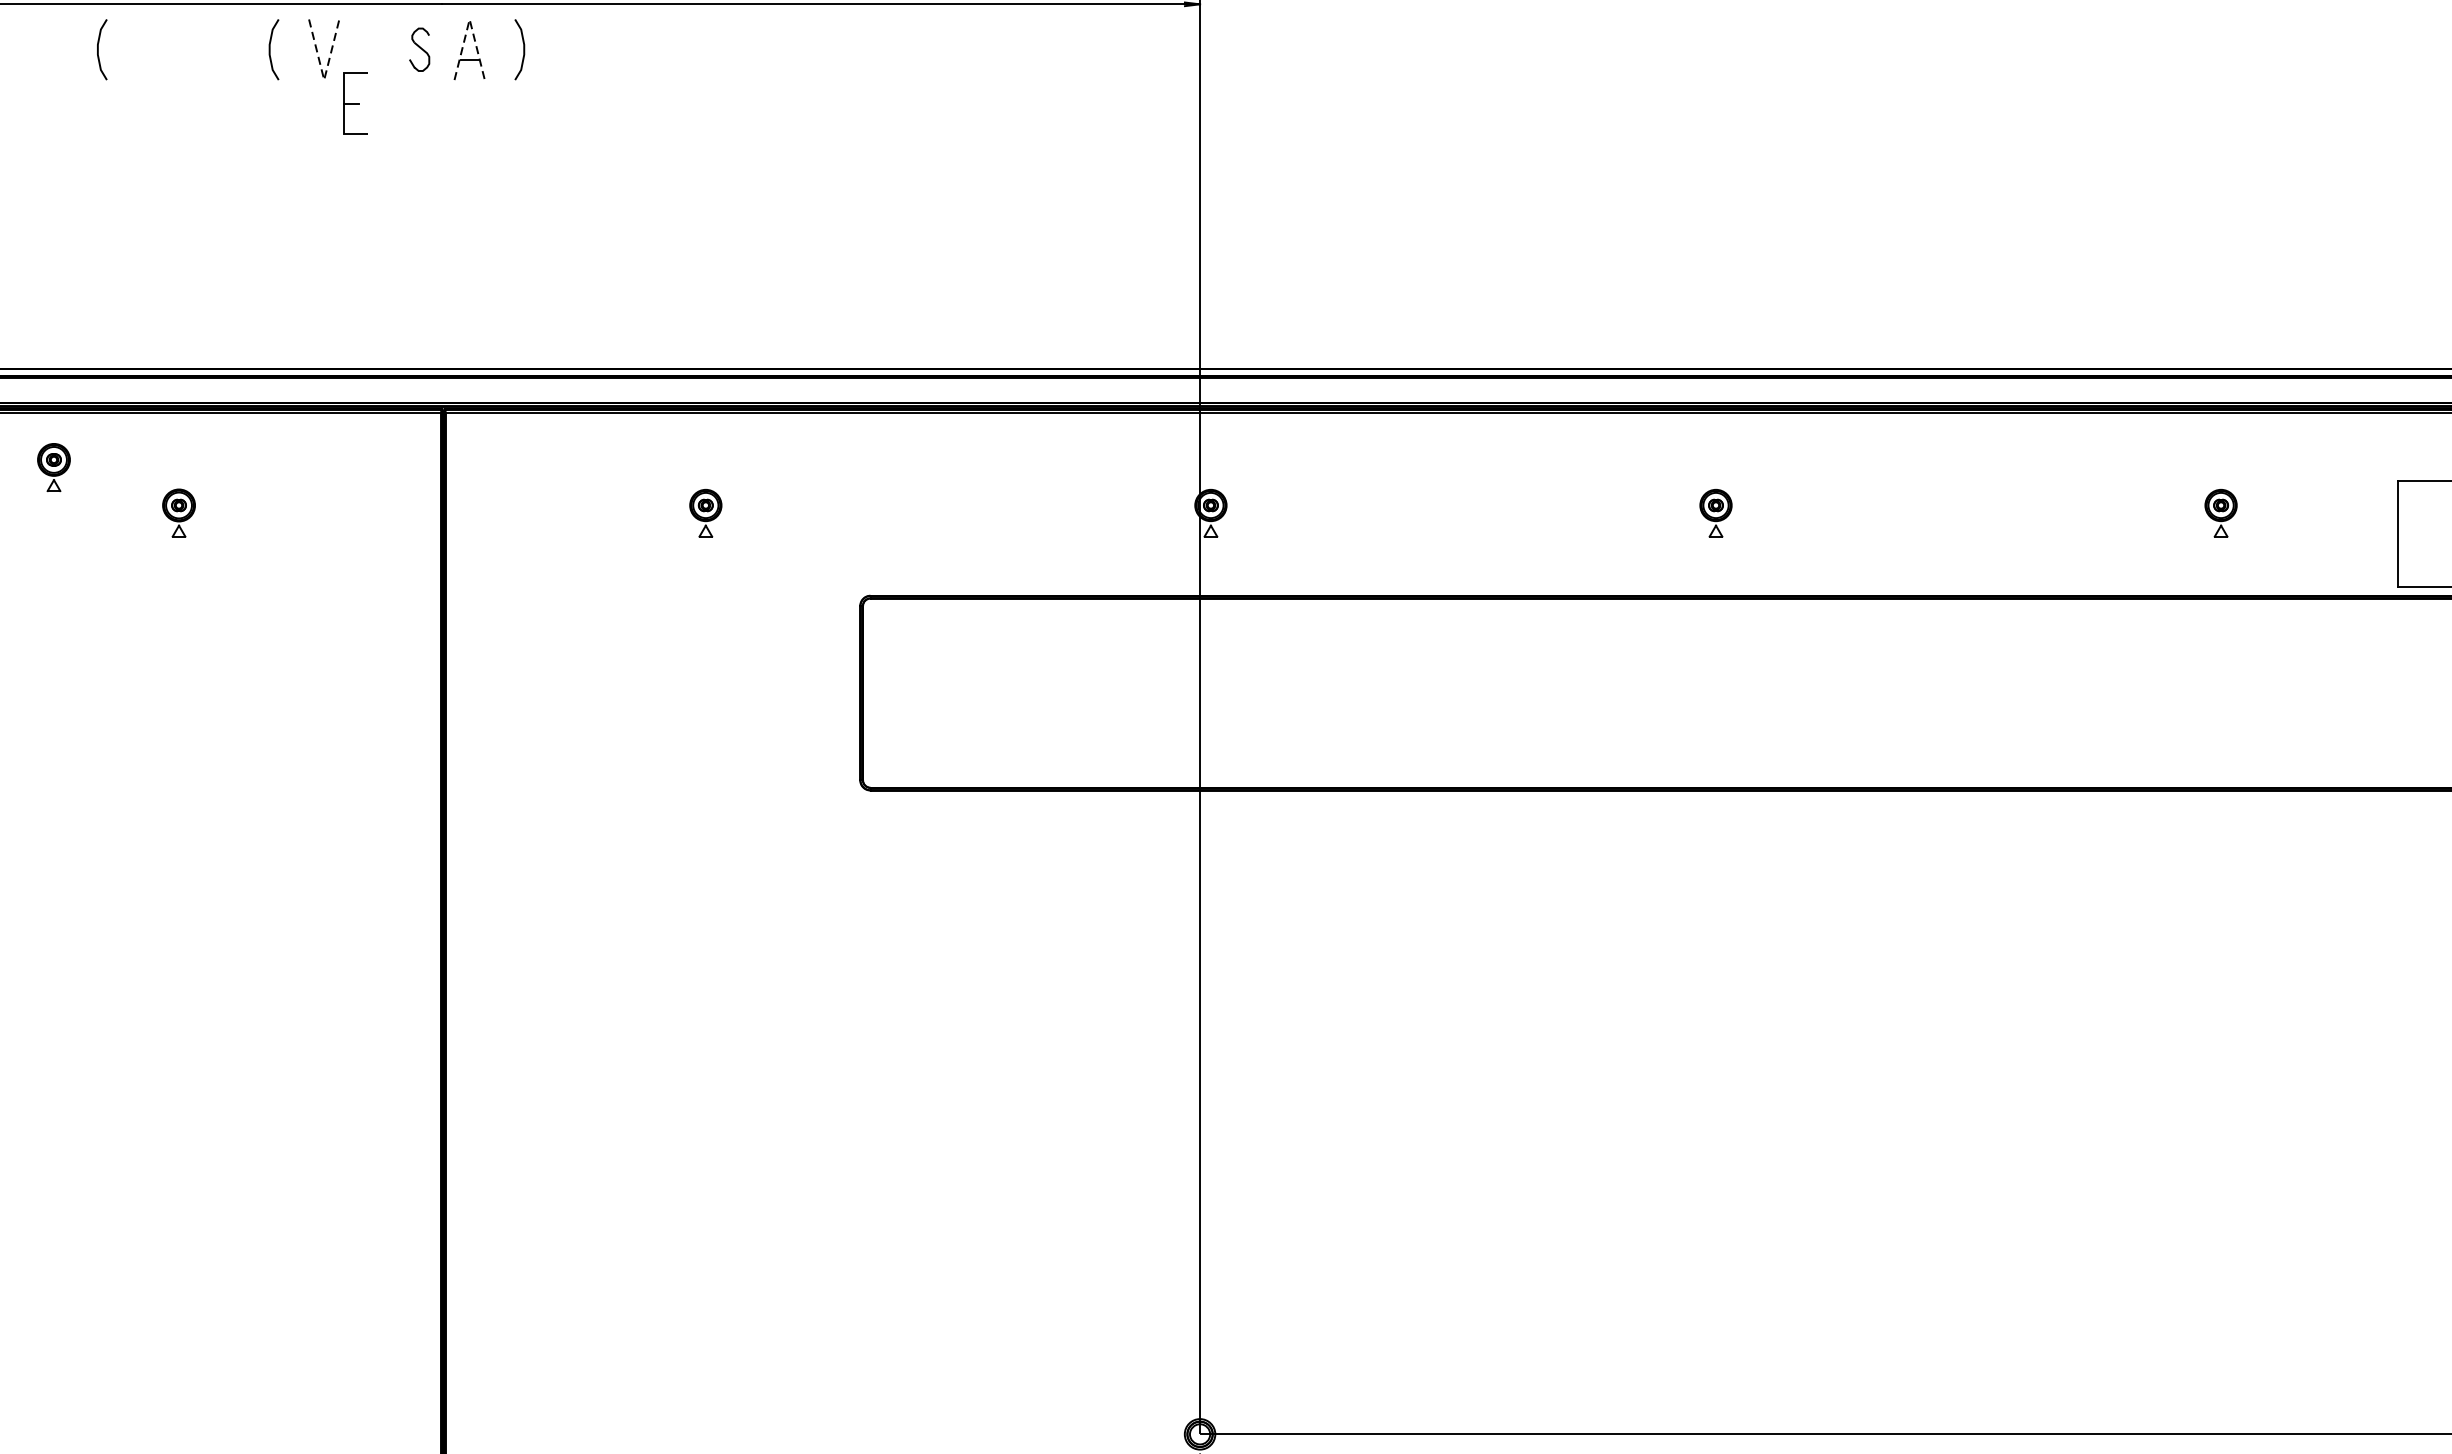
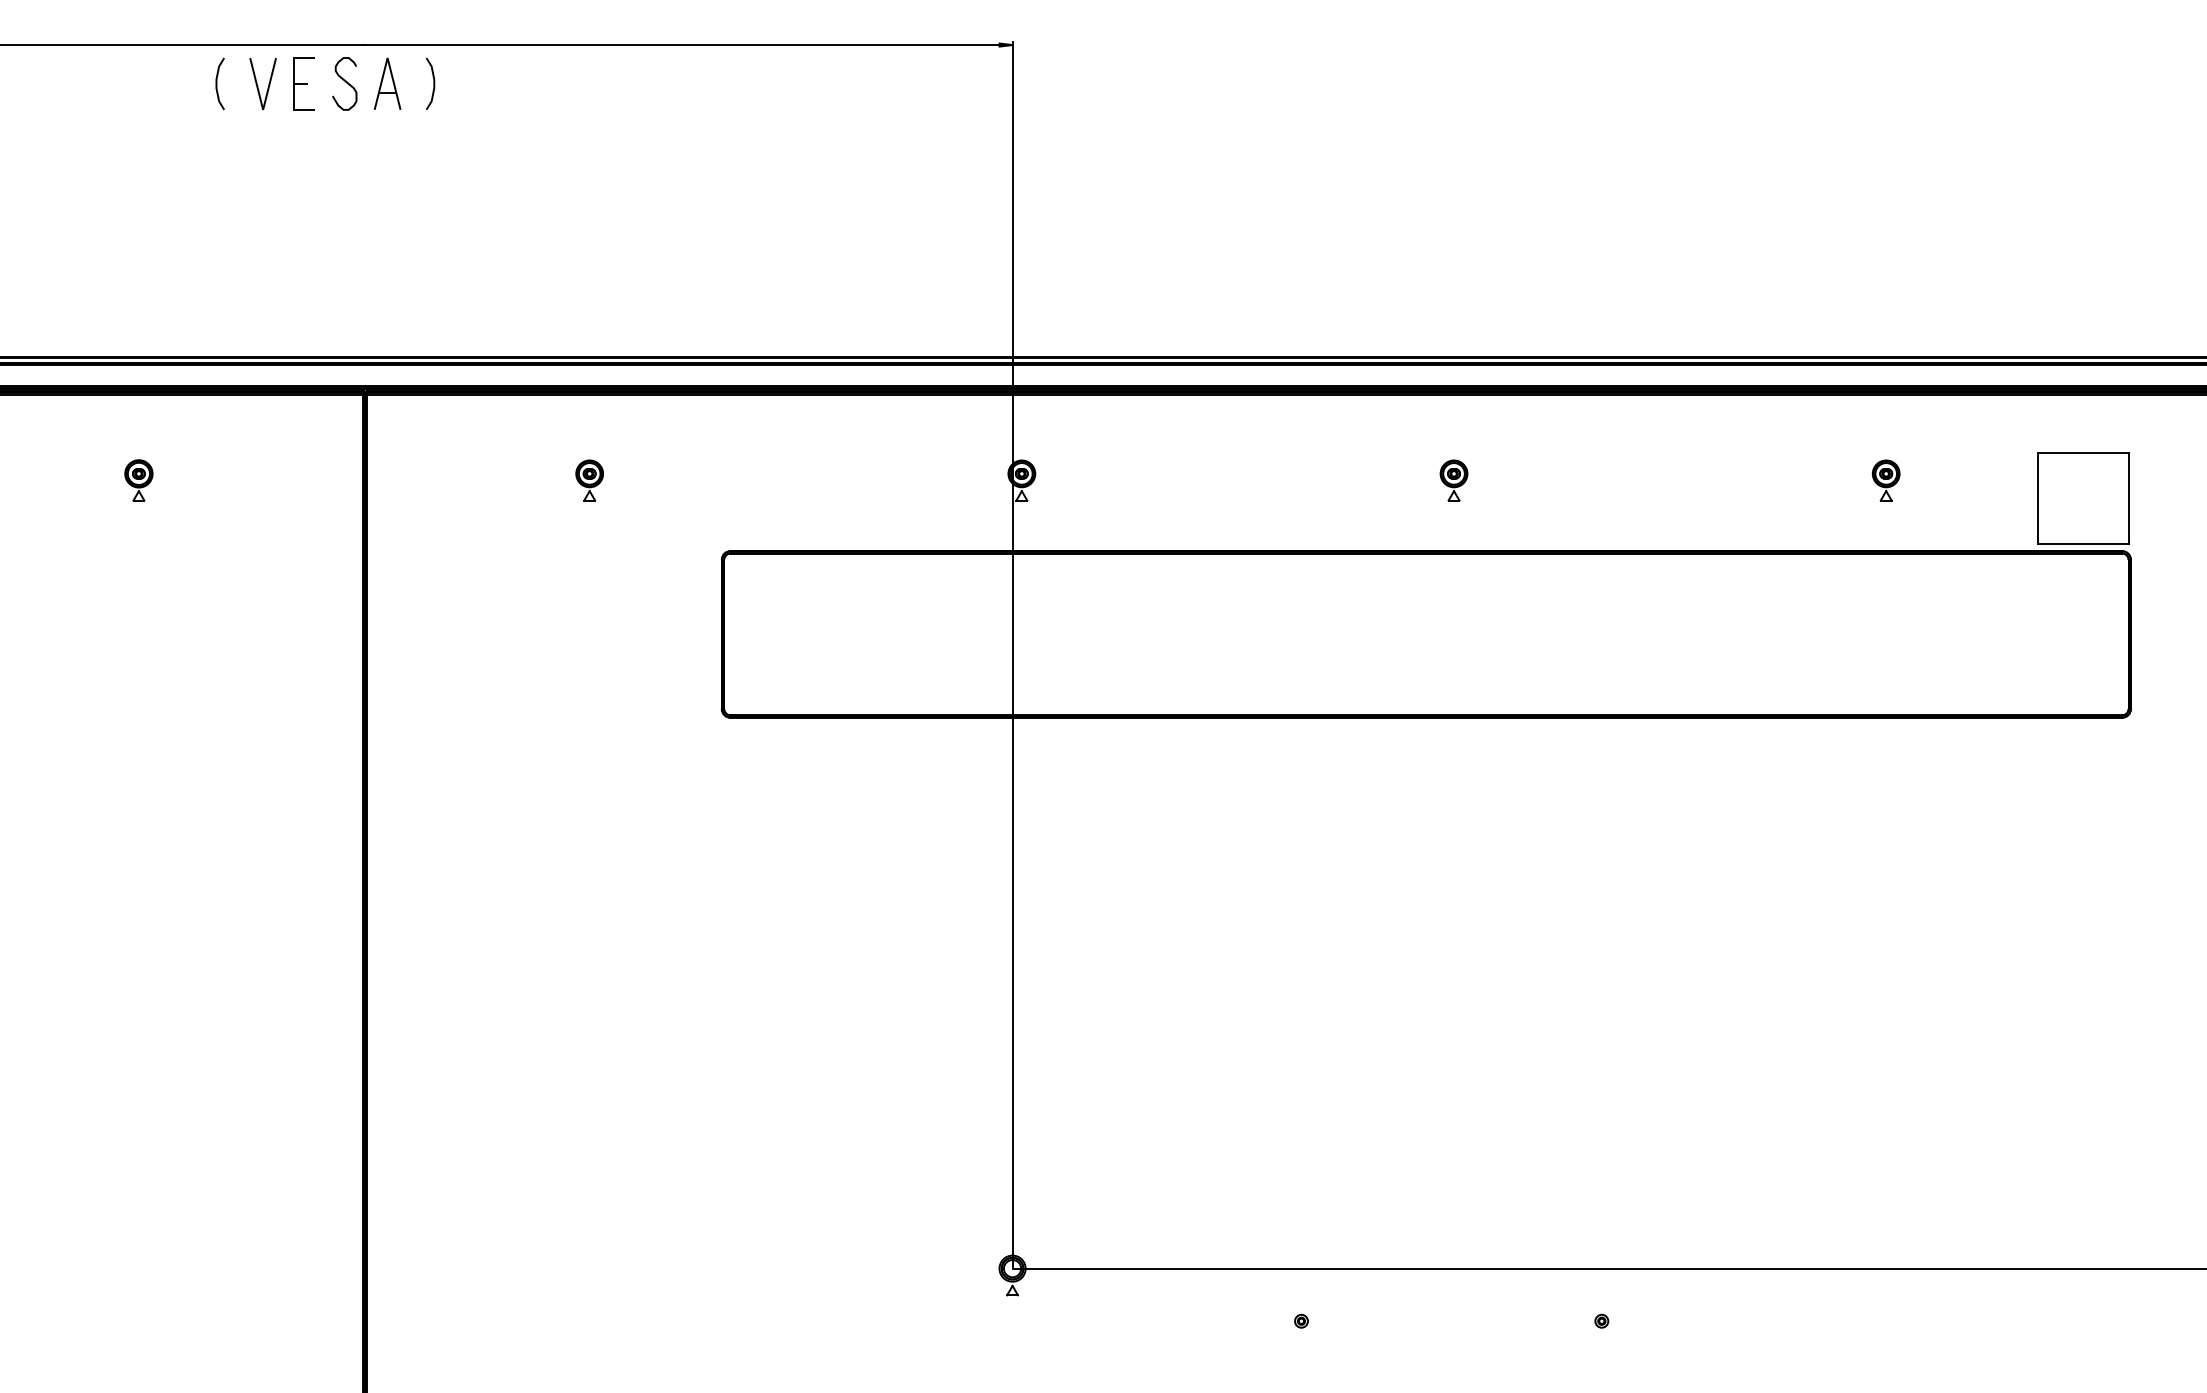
line: (469, 20) -> (387, 58), dashed -> solid
curve: (99, 49) -> (70, 83), removed
part: (419, 49) -> (344, 83), size x1.43
line: (324, 79) -> (263, 109), dashed -> solid
part: (355, 103) -> (303, 83), moved
part: (53, 467) -> (31, 441), removed

